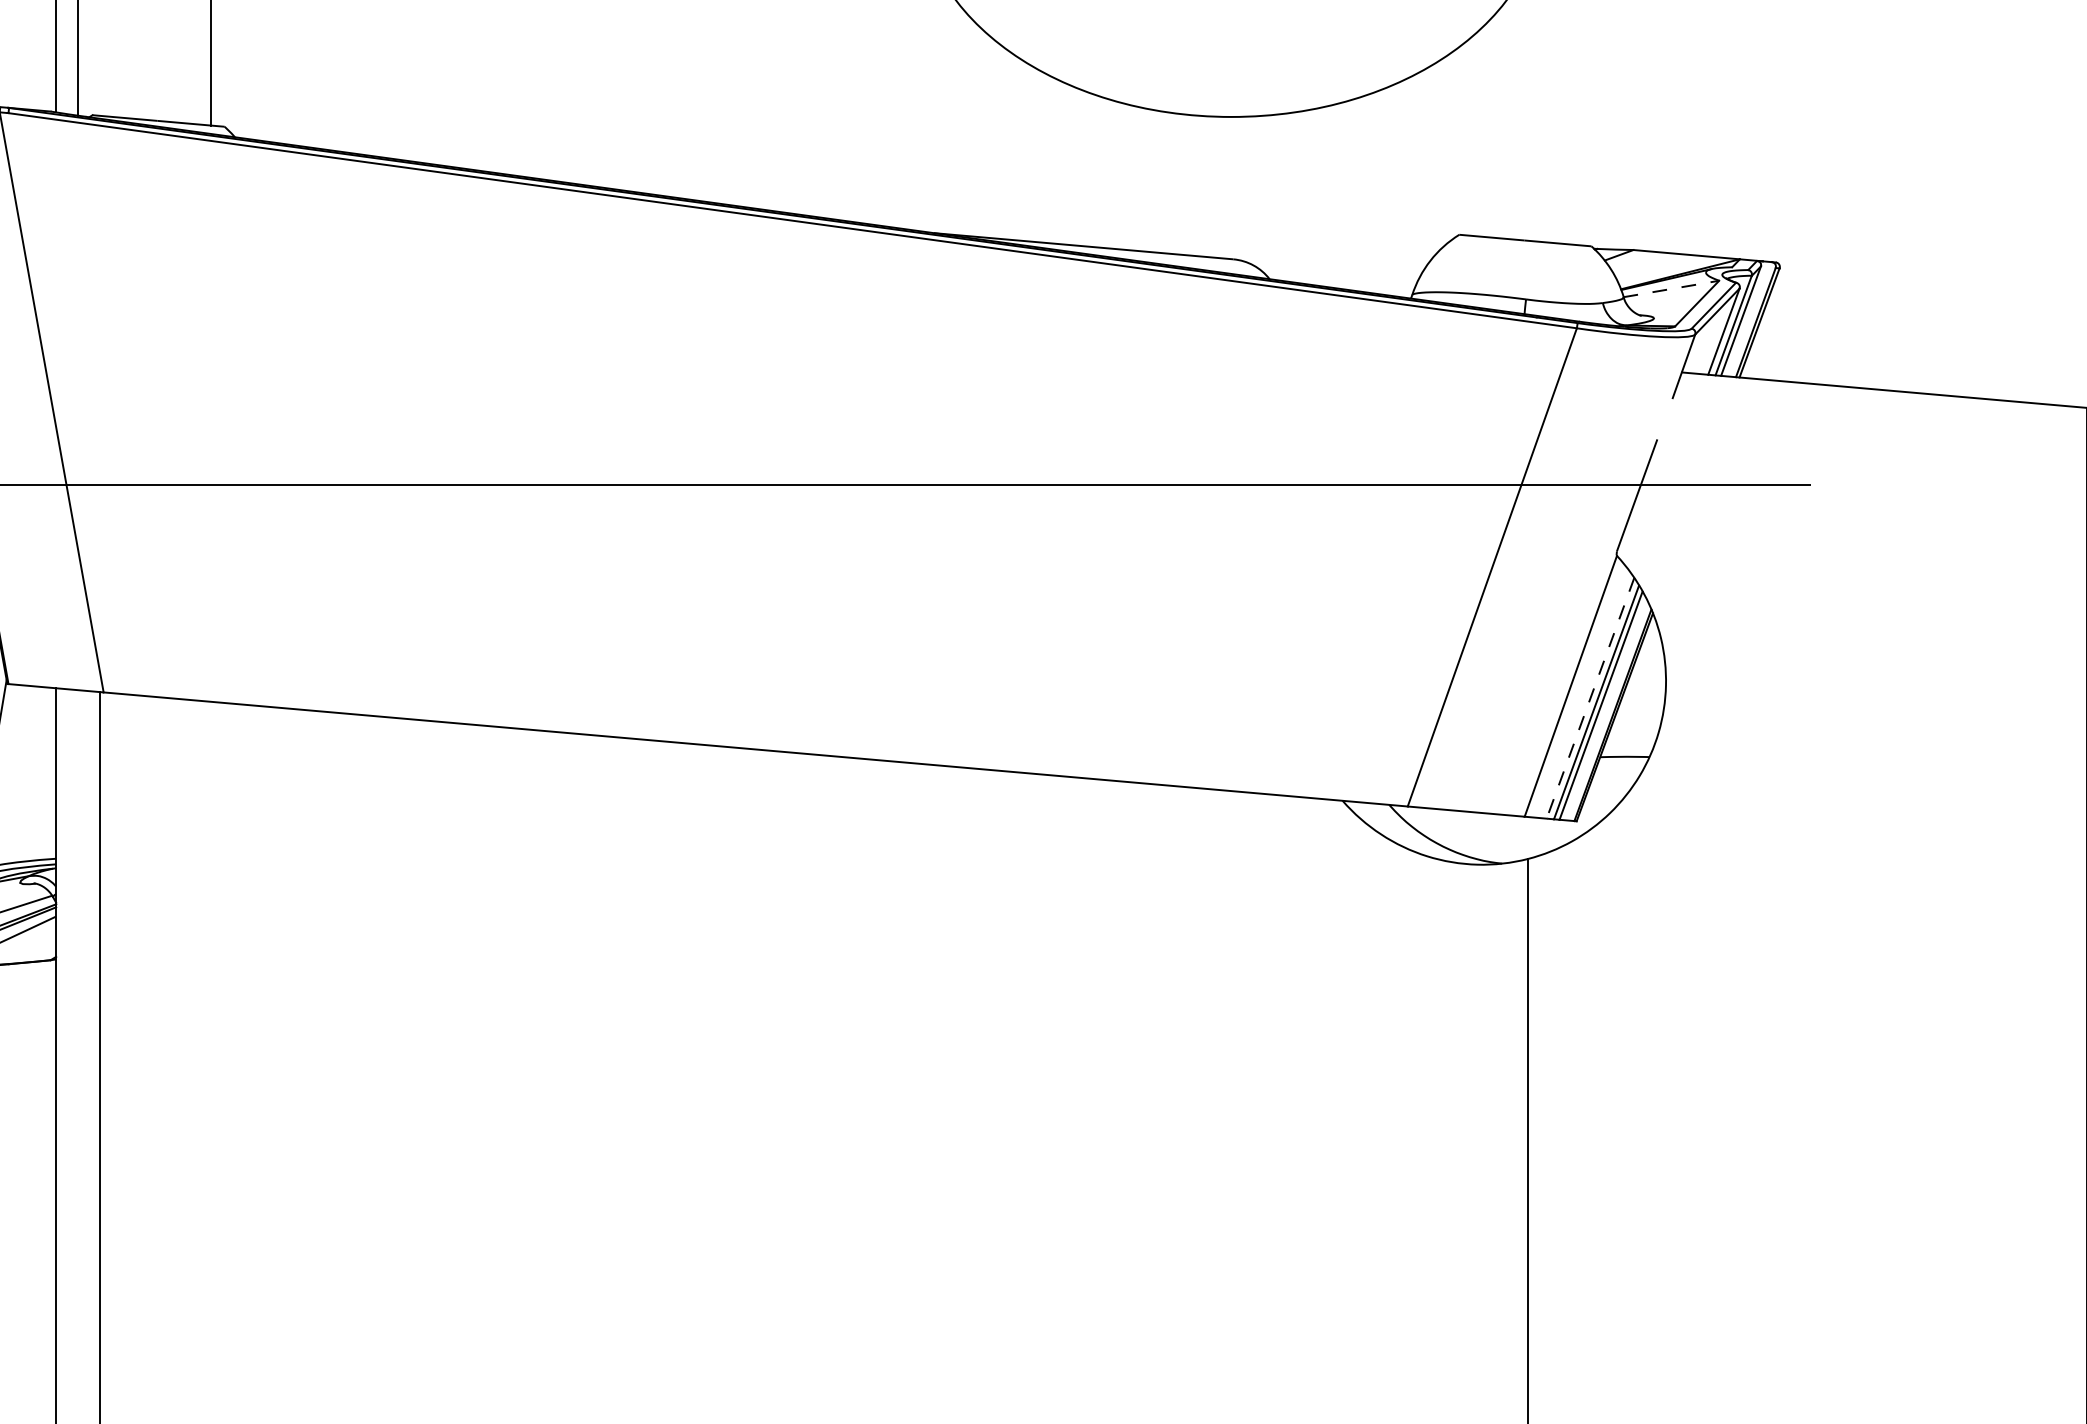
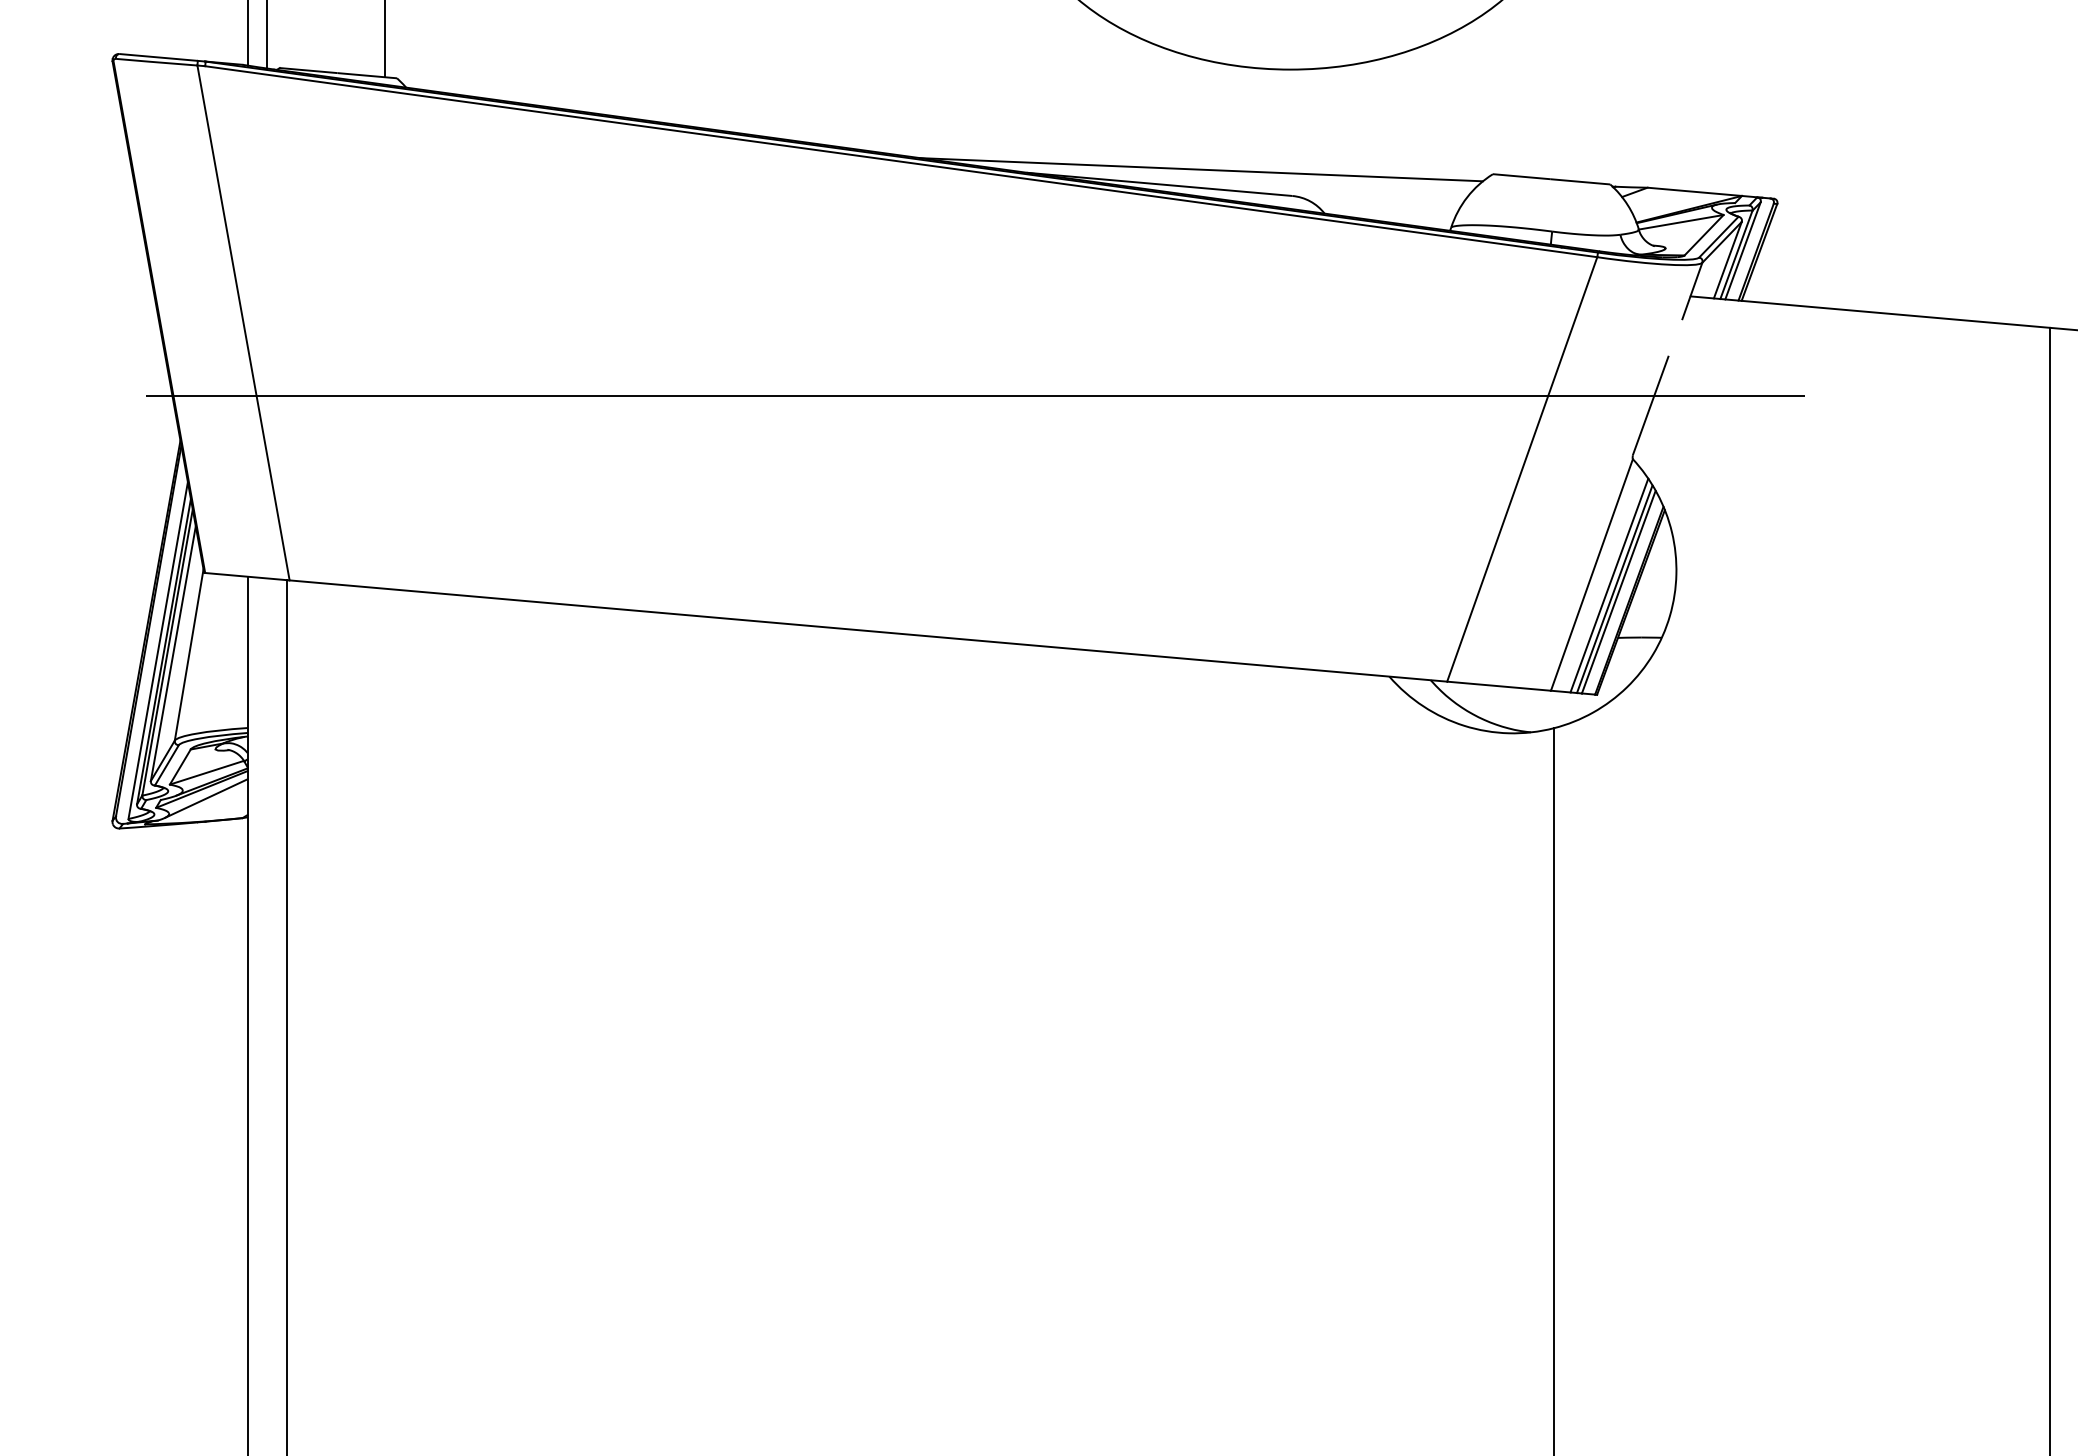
line: (1130, 229) -> (1201, 169), added
line: (1671, 289) -> (1681, 222), dashed -> solid
line: (1590, 698) -> (1609, 585), dashed -> solid

